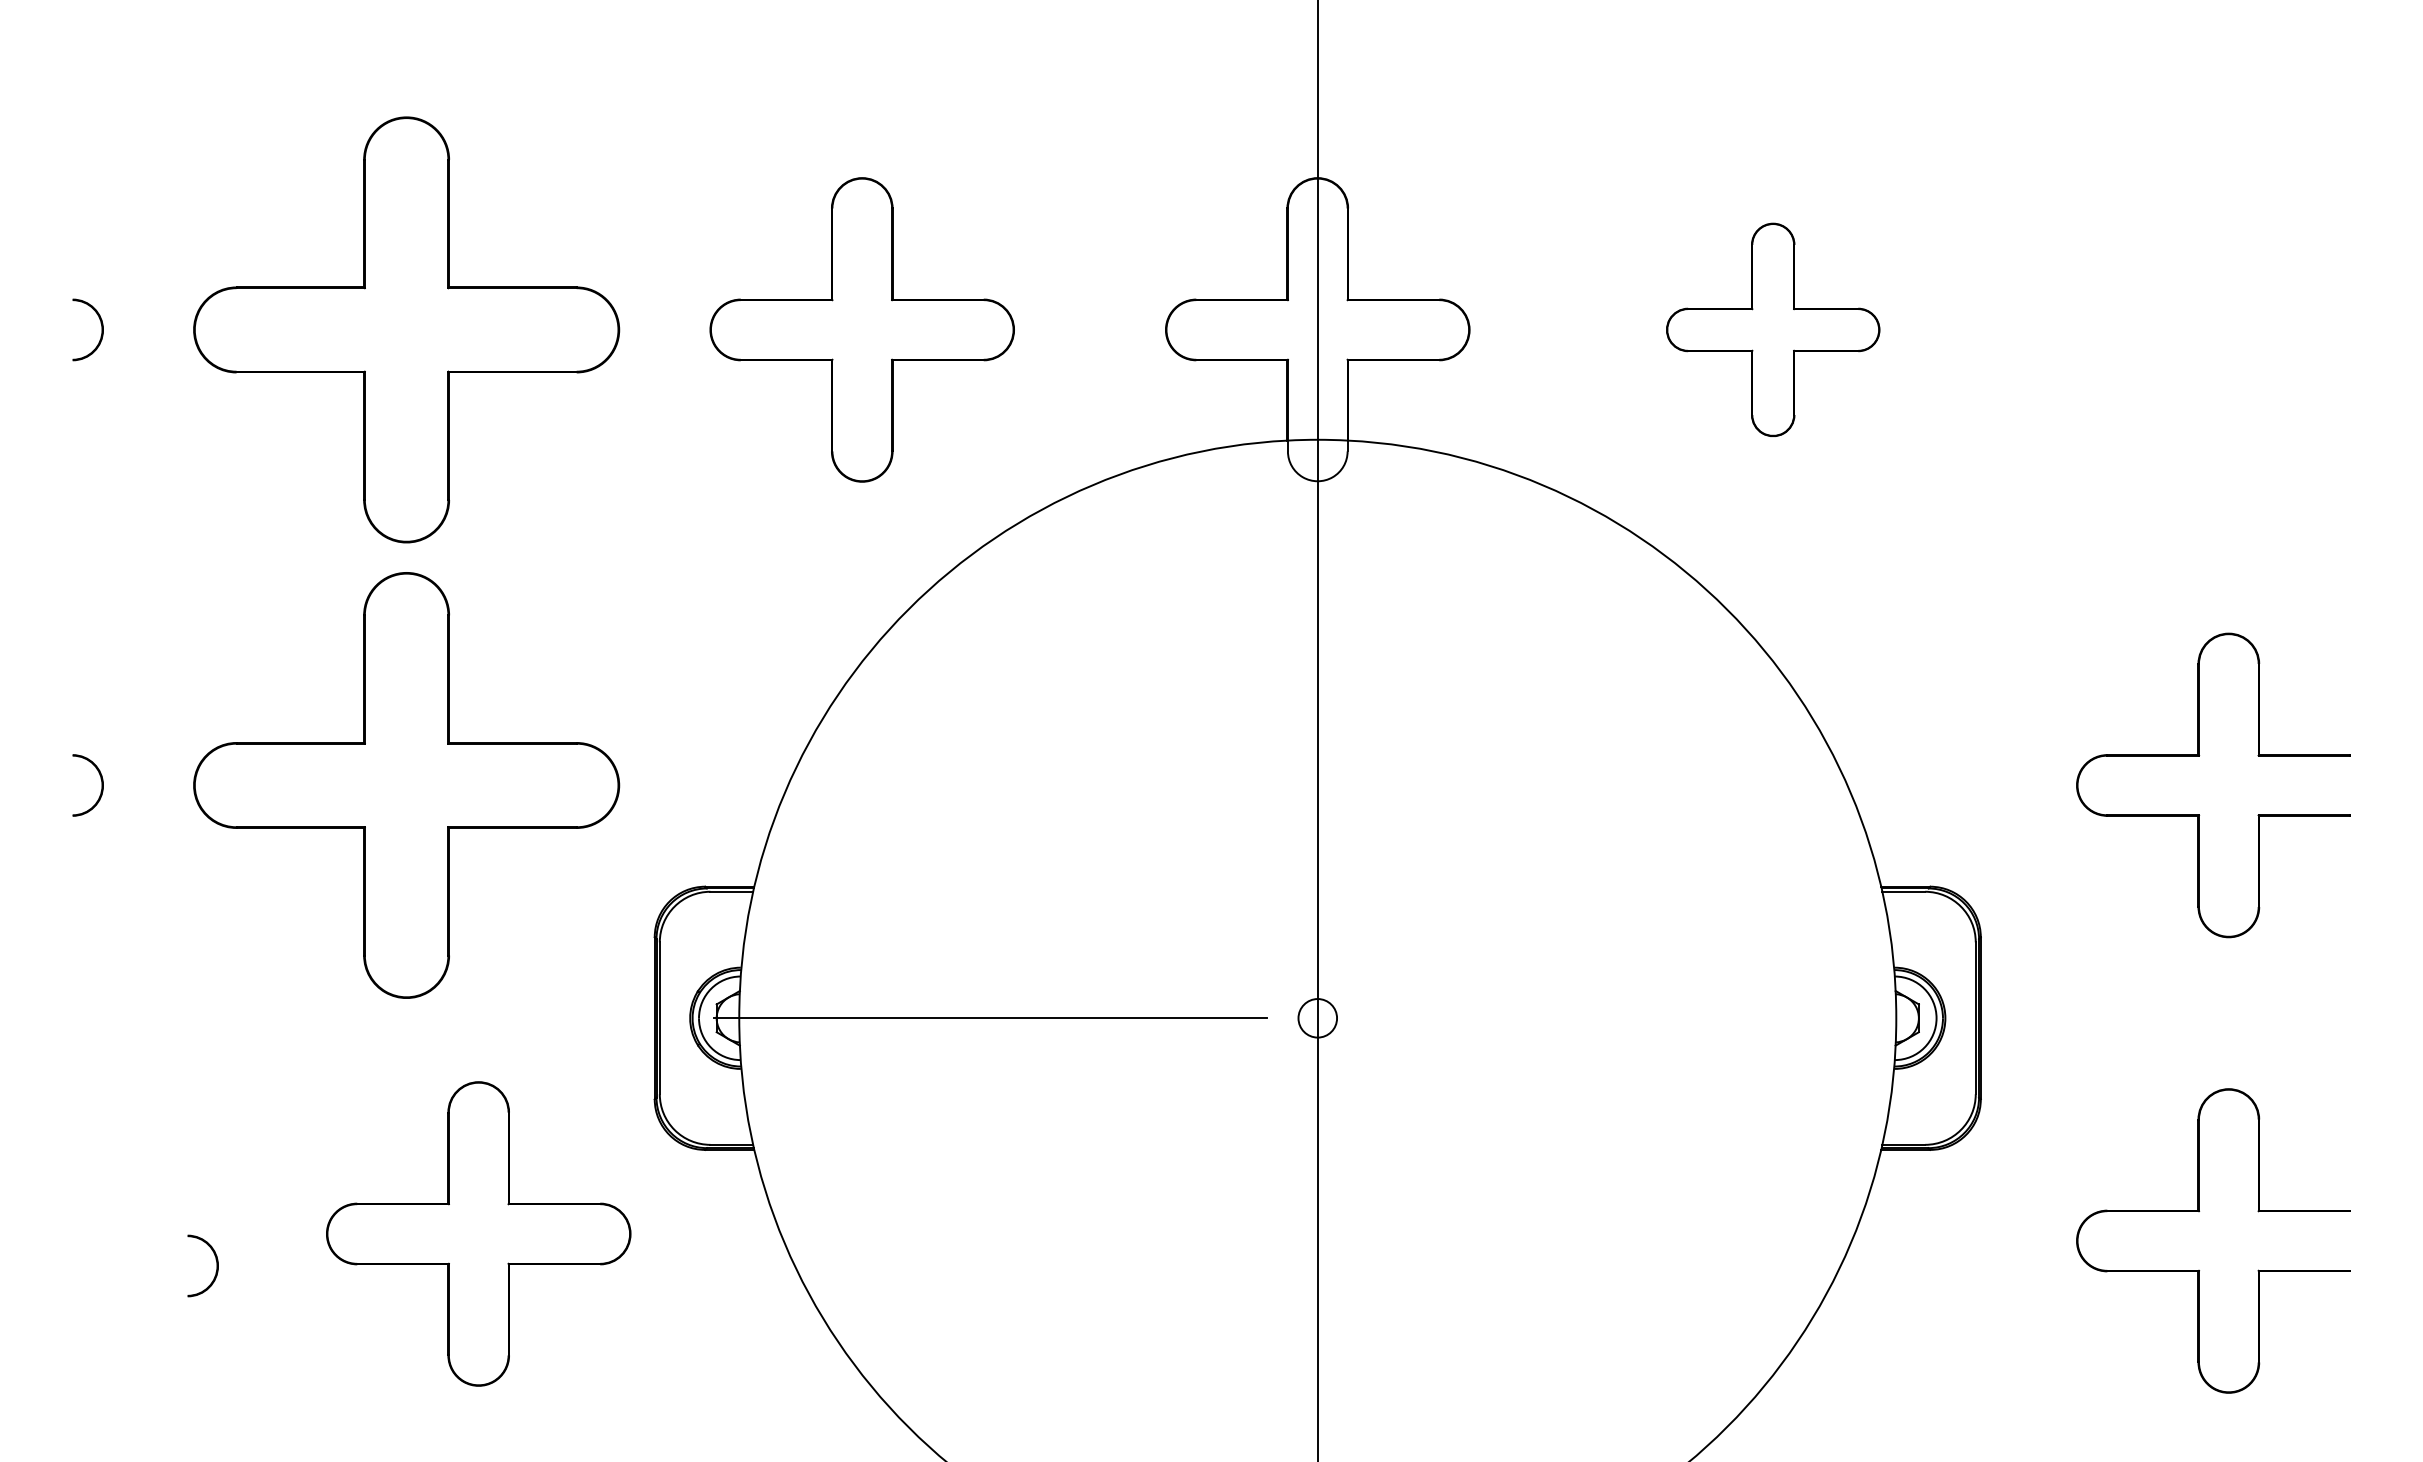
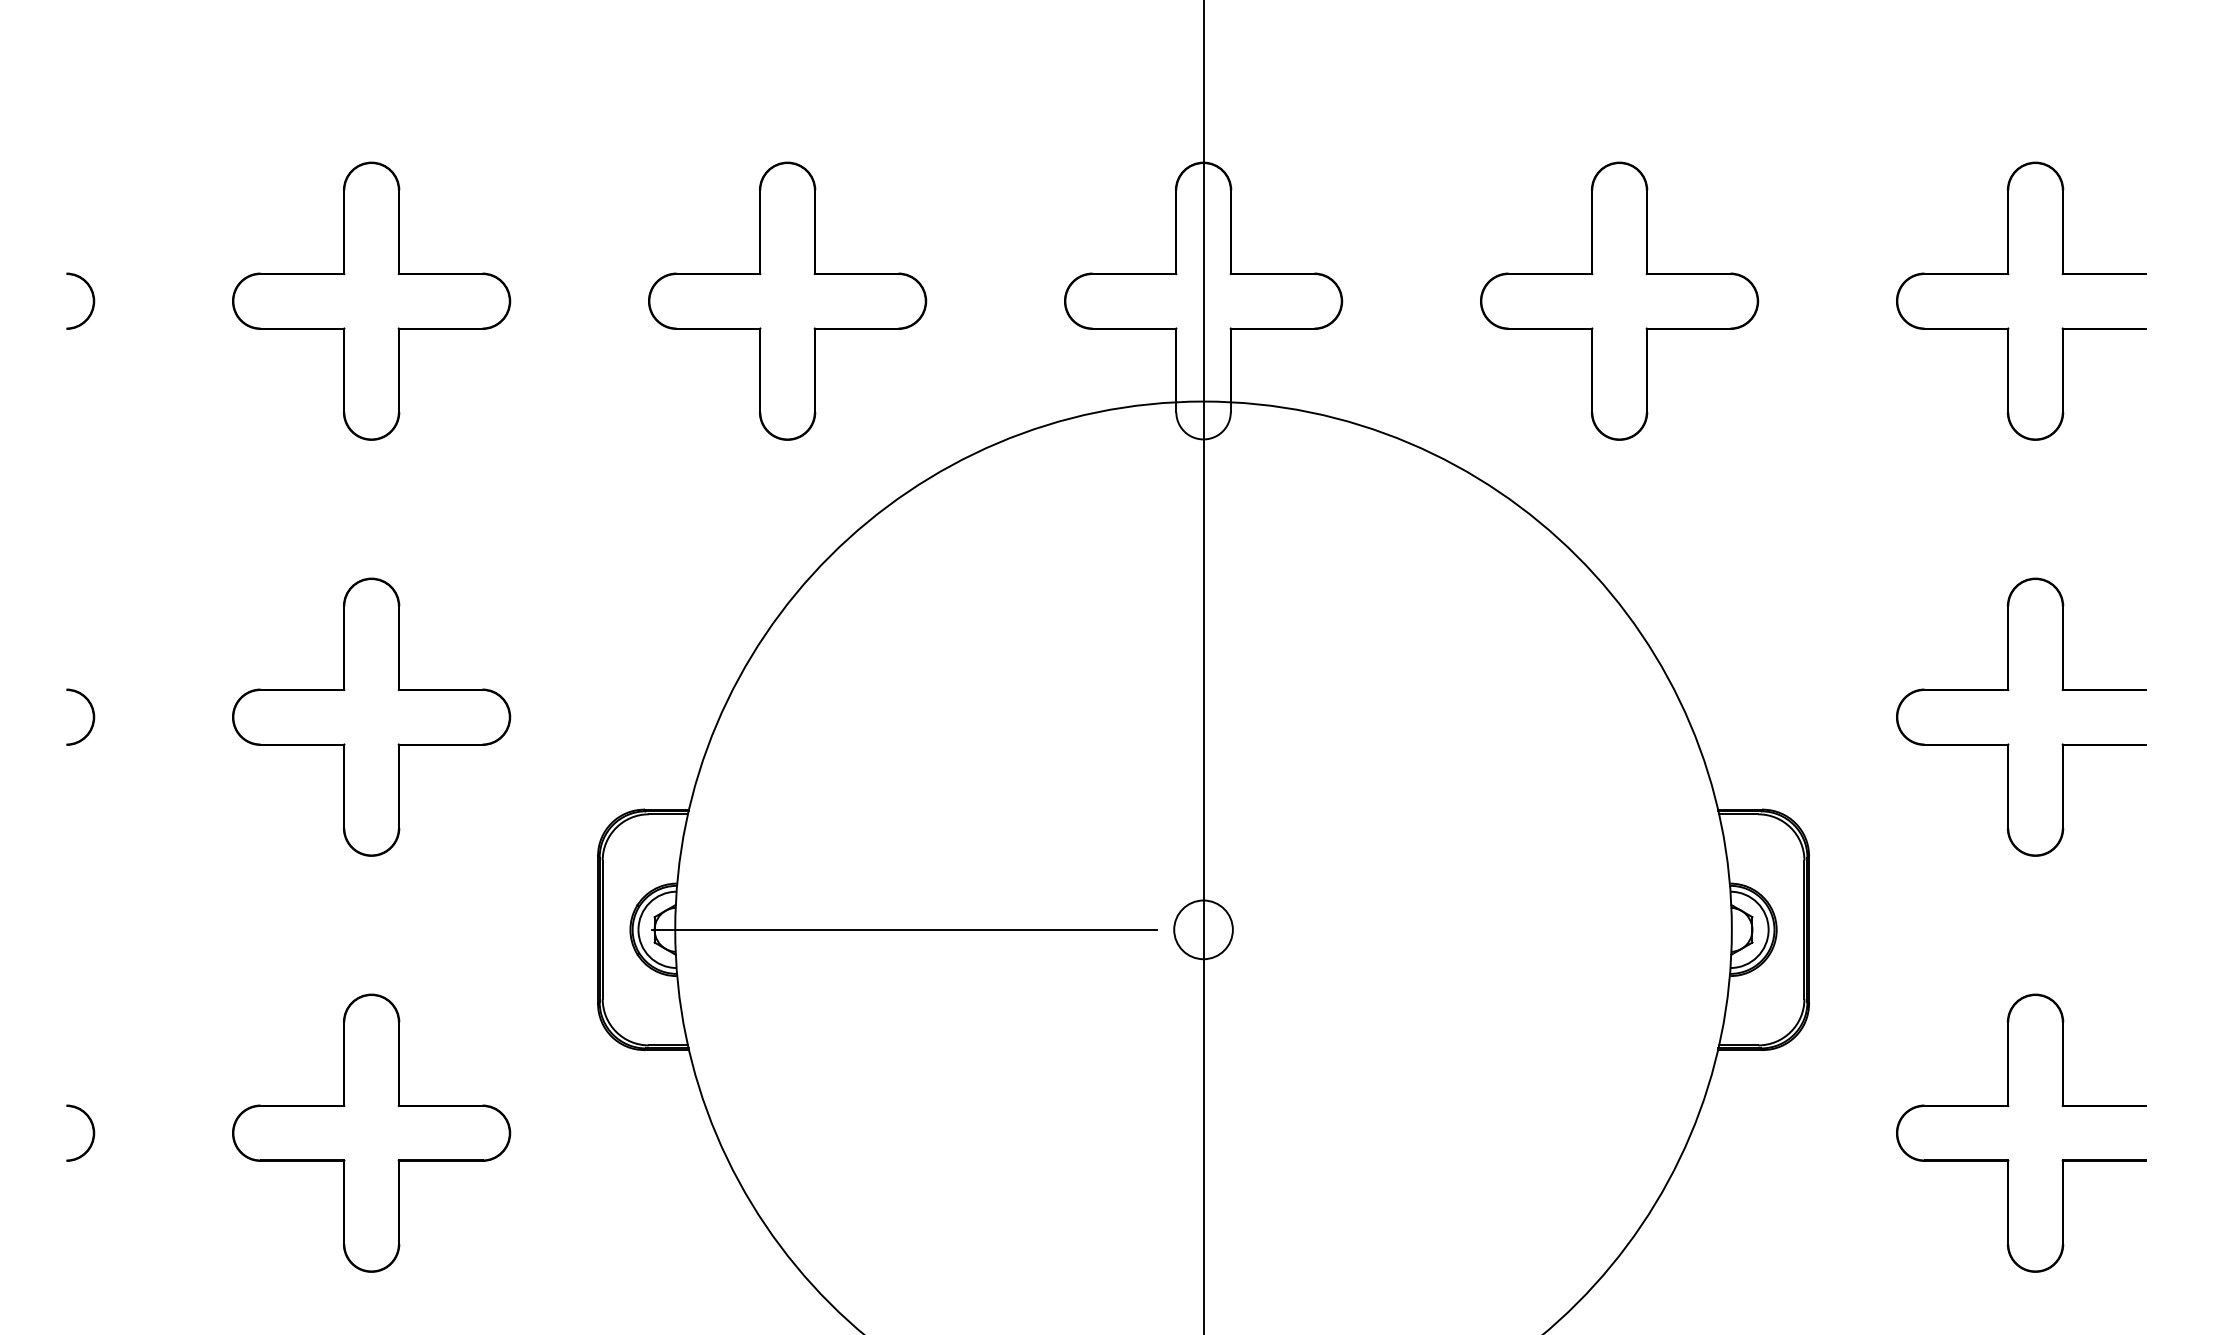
part: (2199, 301) -> (2008, 275), added
part: (406, 329) -> (371, 300), size x0.71
part: (1772, 329) -> (1618, 300), size x1.43
part: (406, 785) -> (371, 717), size x0.71
circle: (1317, 1018) -> (1203, 930), size x1.67
part: (478, 1233) -> (371, 1132), moved
part: (216, 1265) -> (92, 1132), moved

